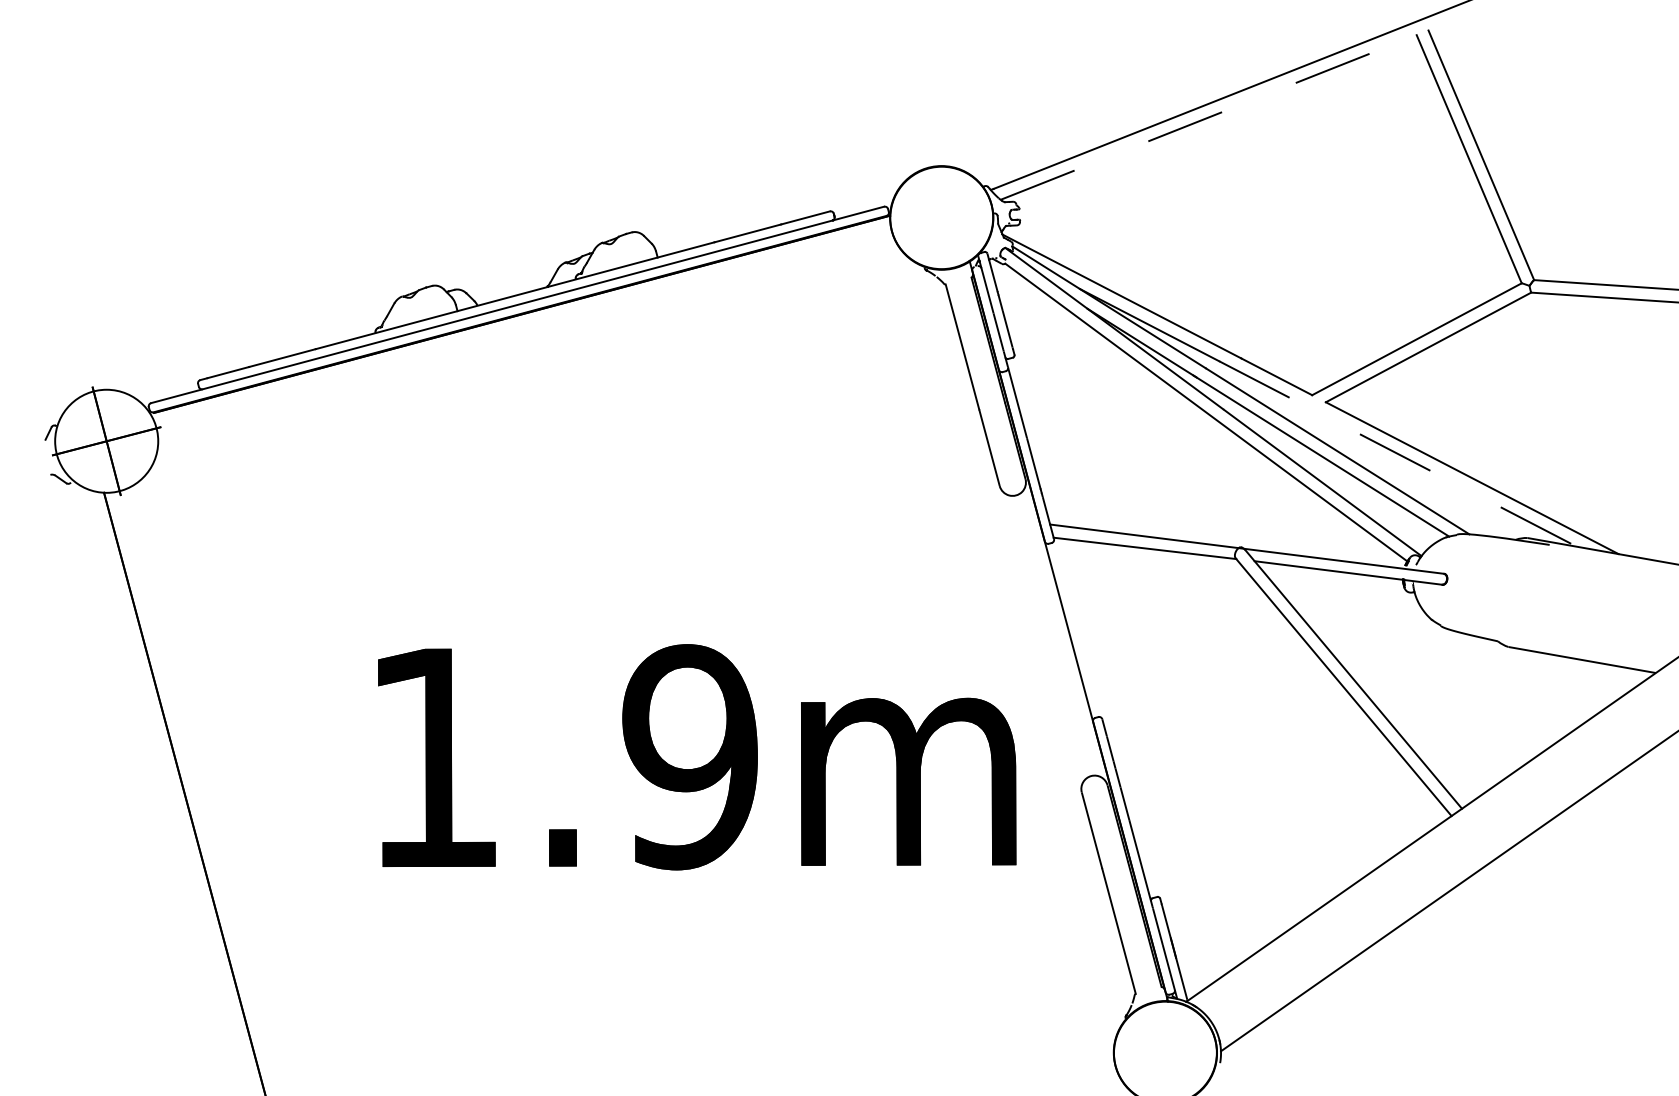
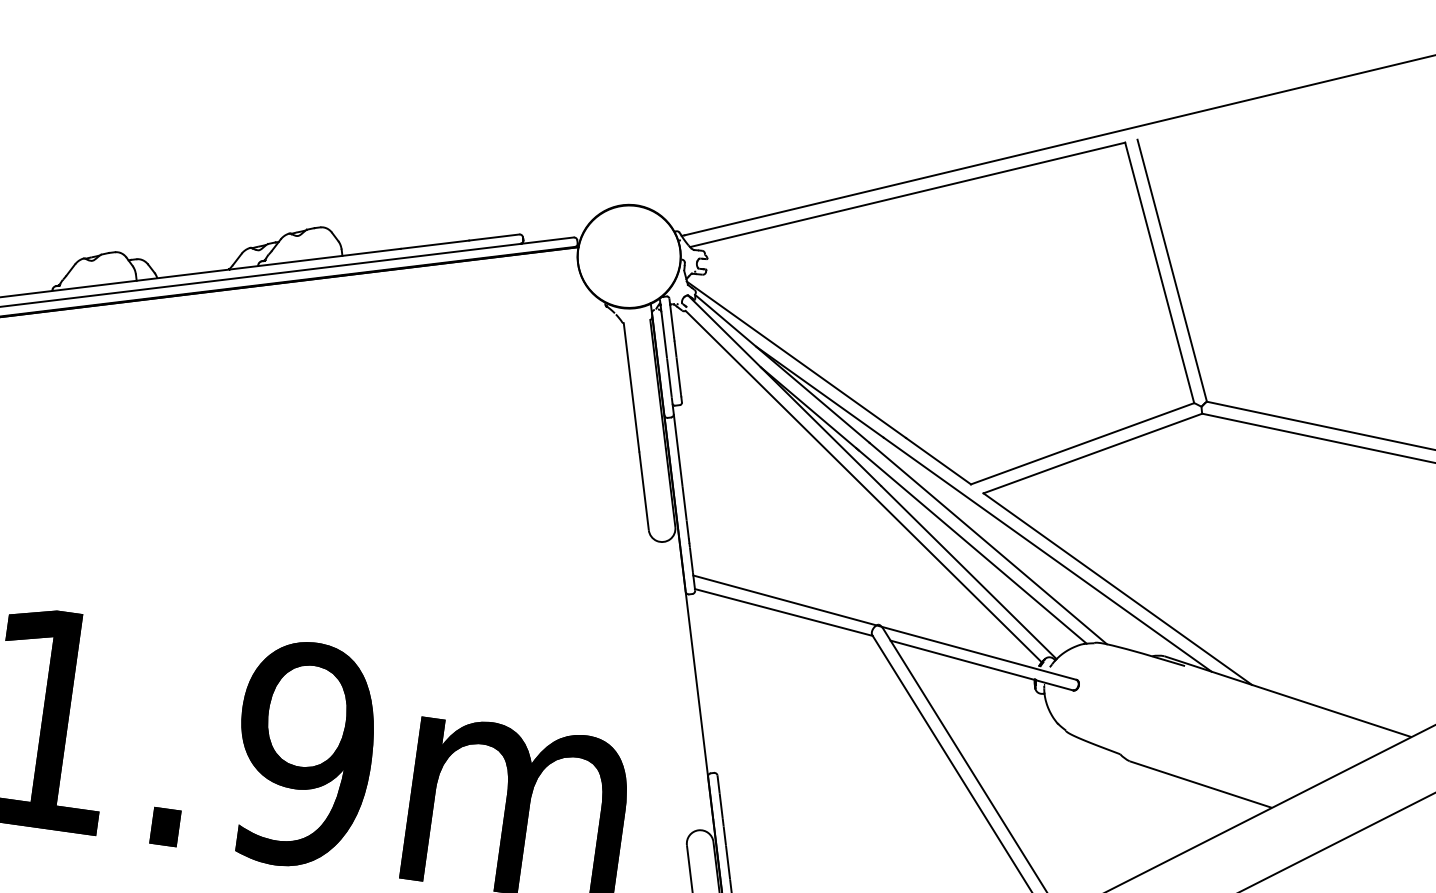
line: (1208, 117) -> (907, 194), dashed -> solid
line: (1398, 454) -> (1048, 555), dashed -> solid

